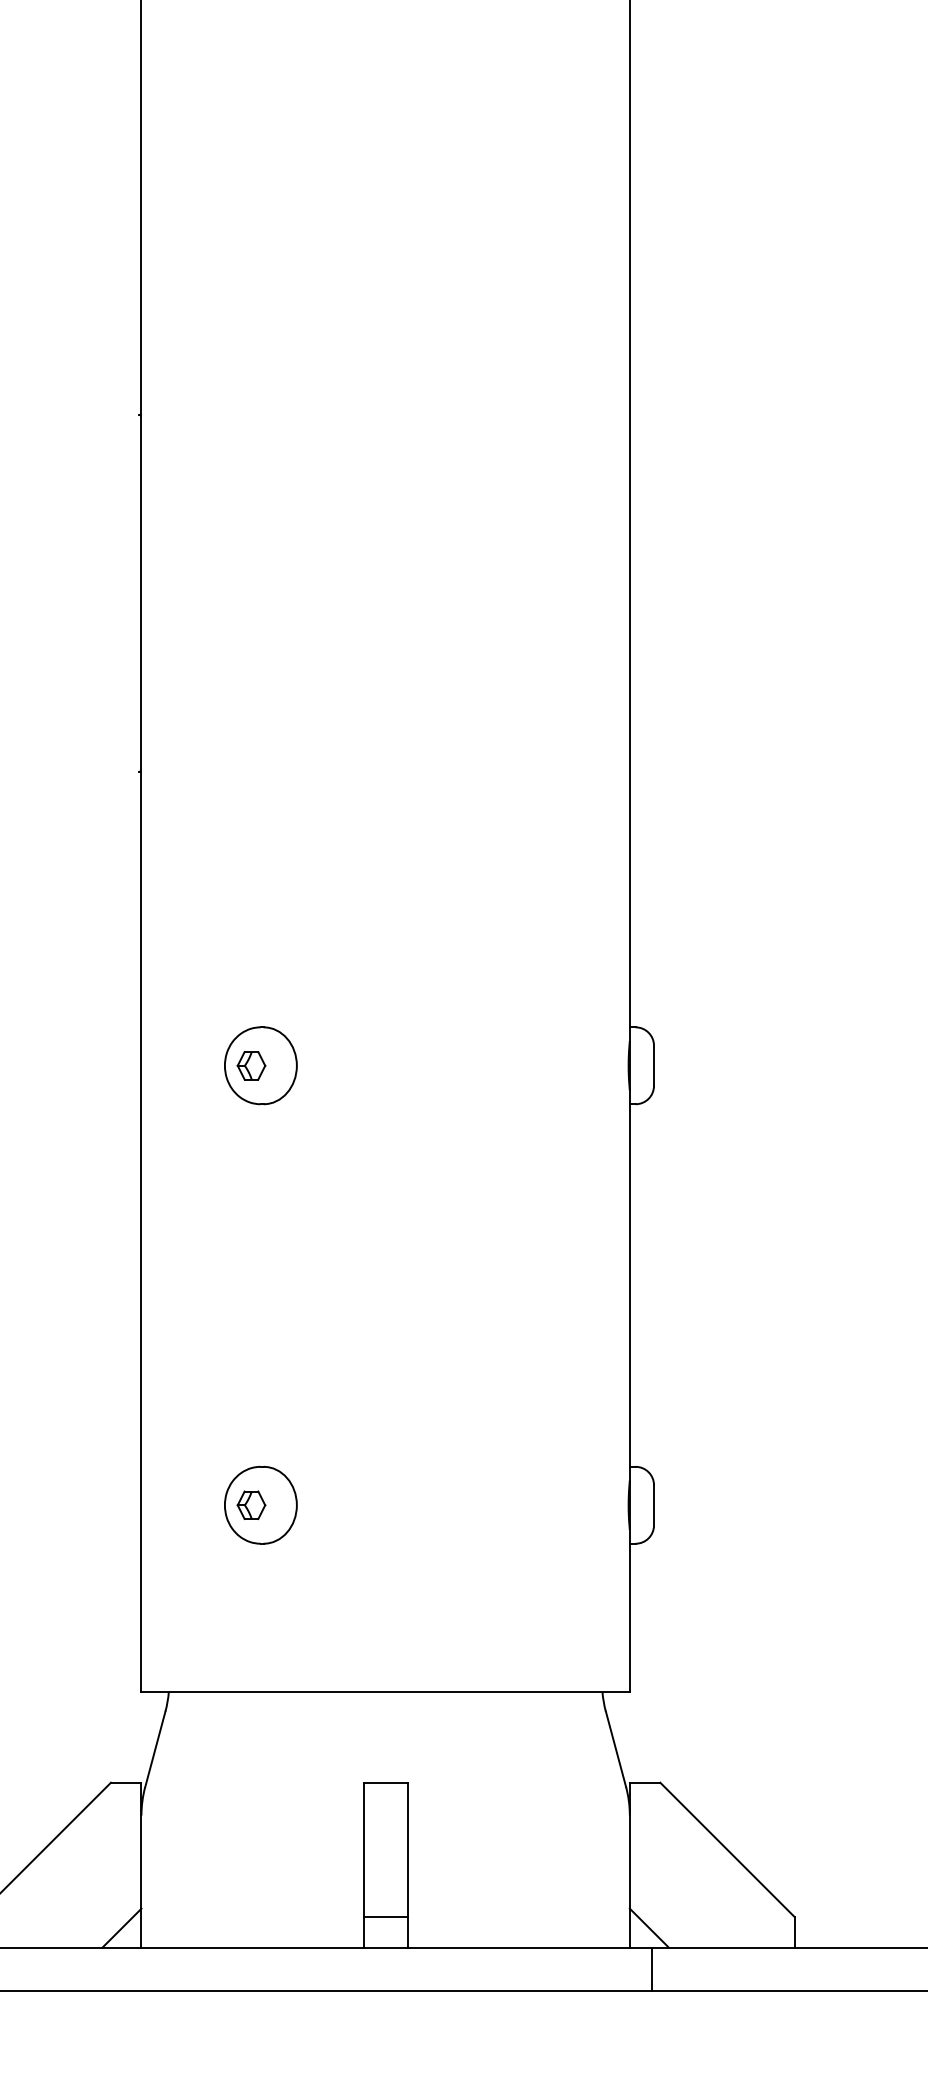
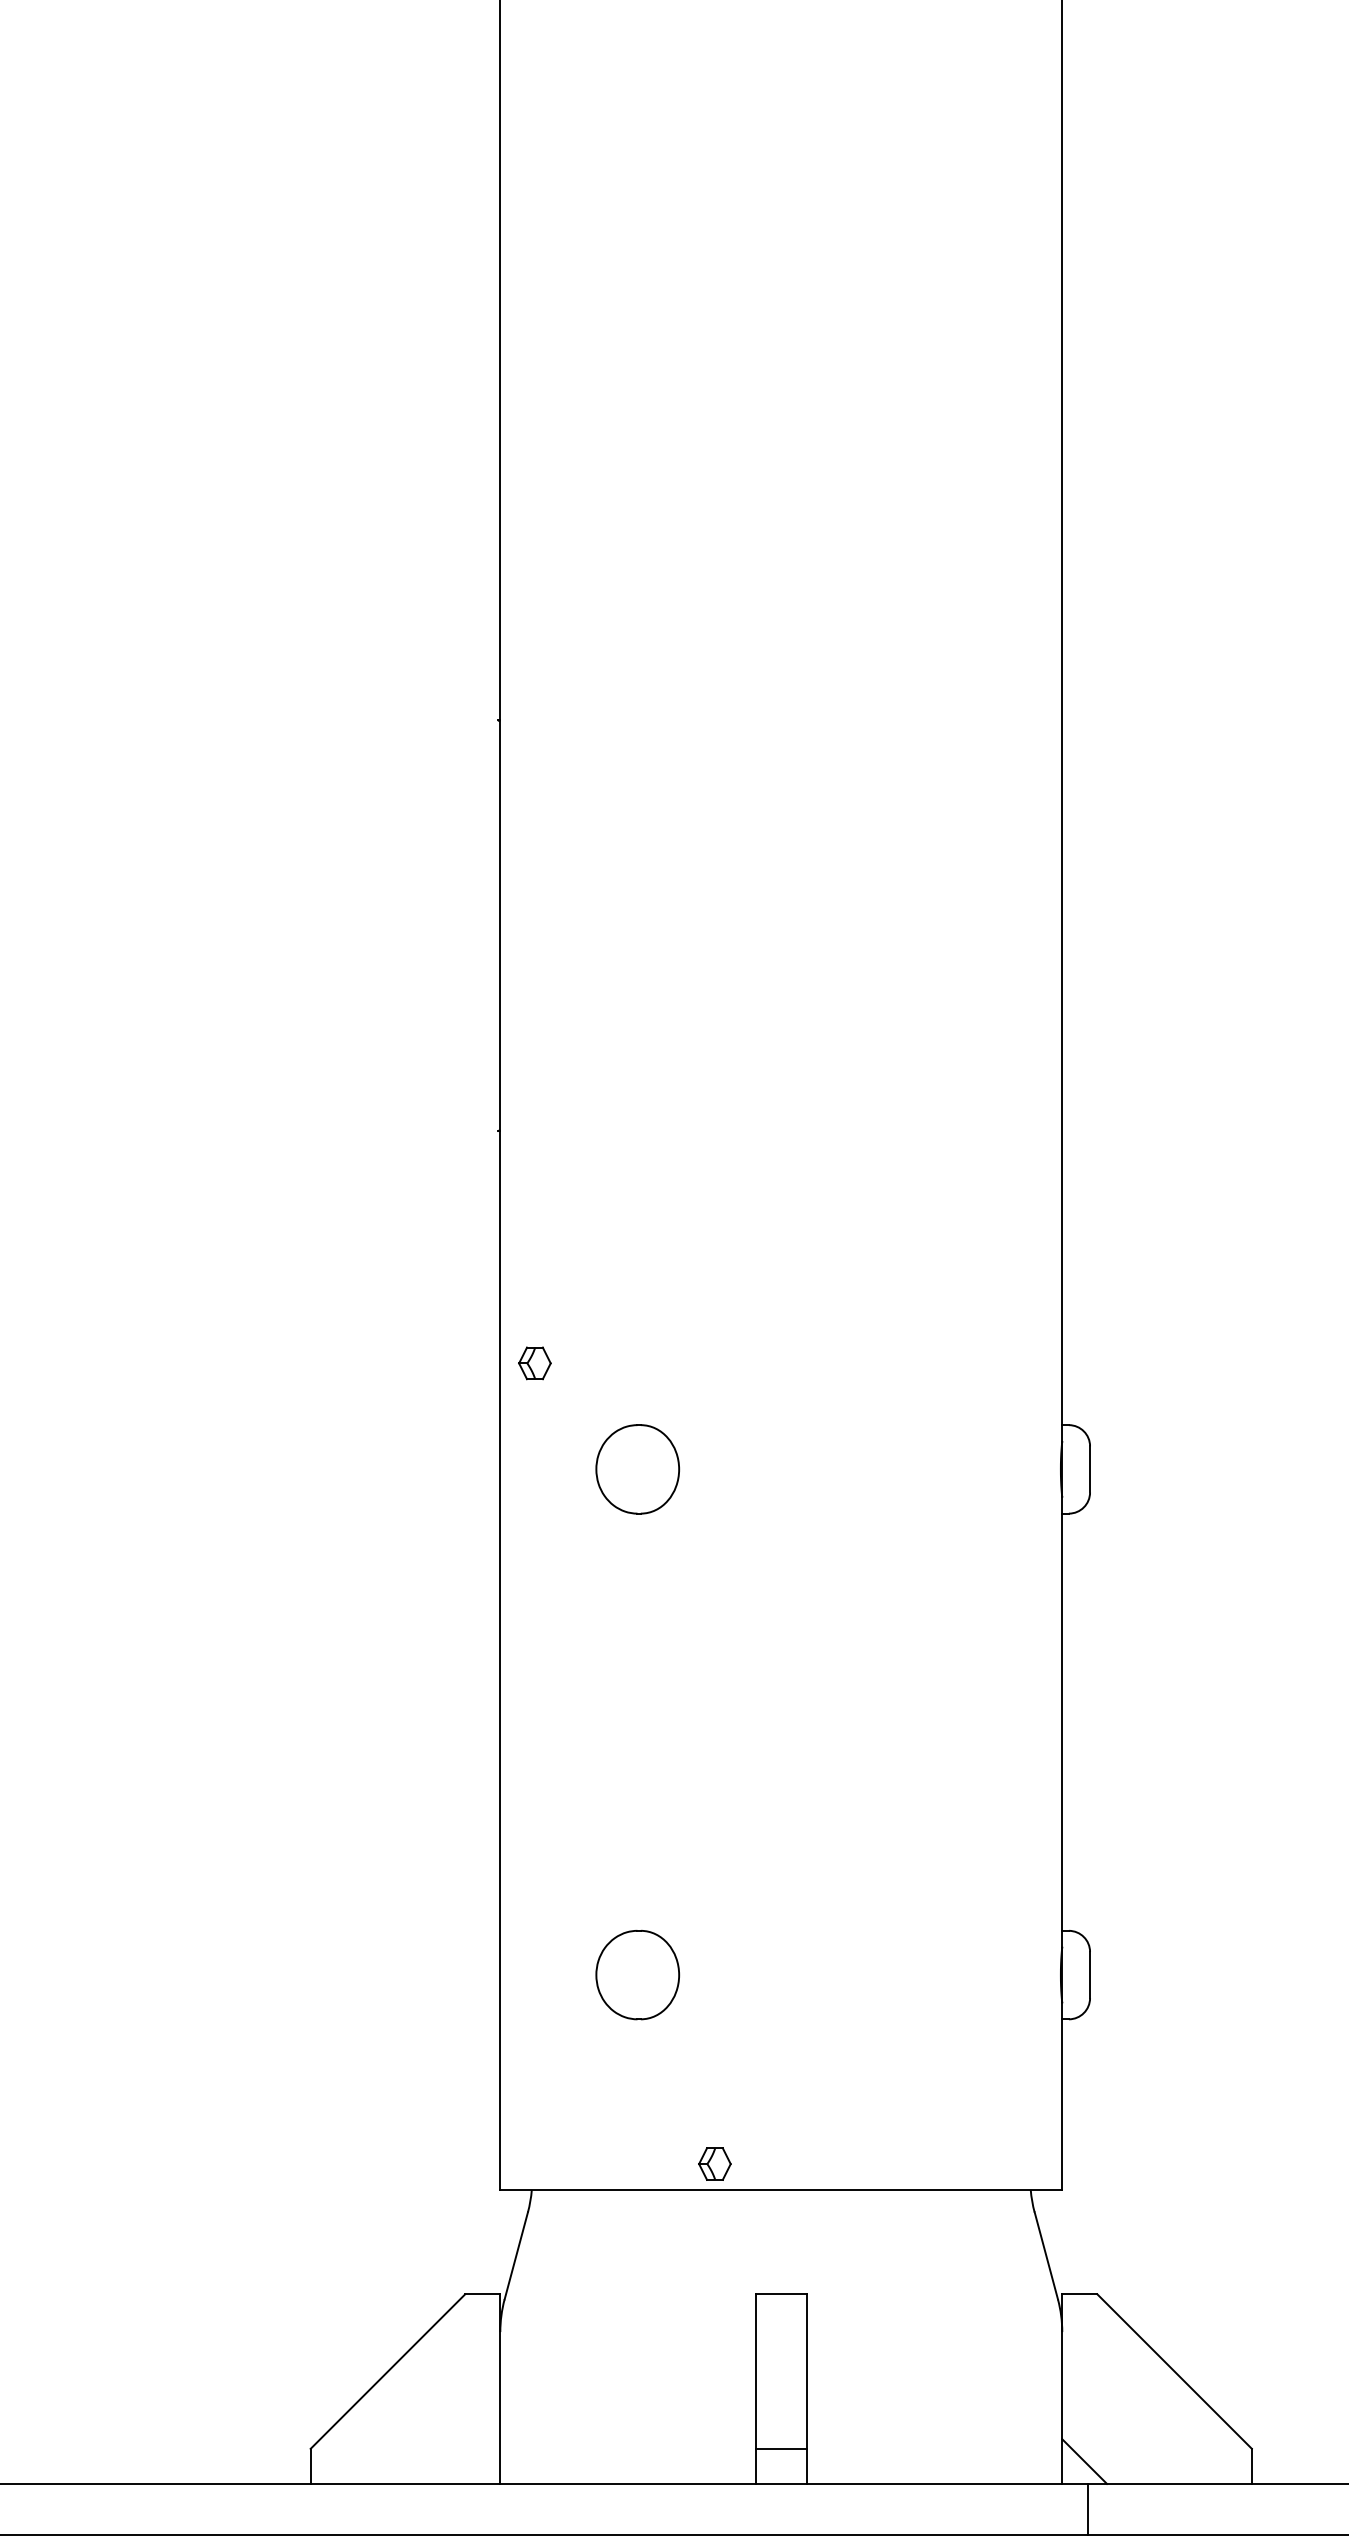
part: (251, 1065) -> (534, 1363), moved
part: (251, 1504) -> (714, 2163), moved
line: (121, 1928) -> (477, 2461), removed

